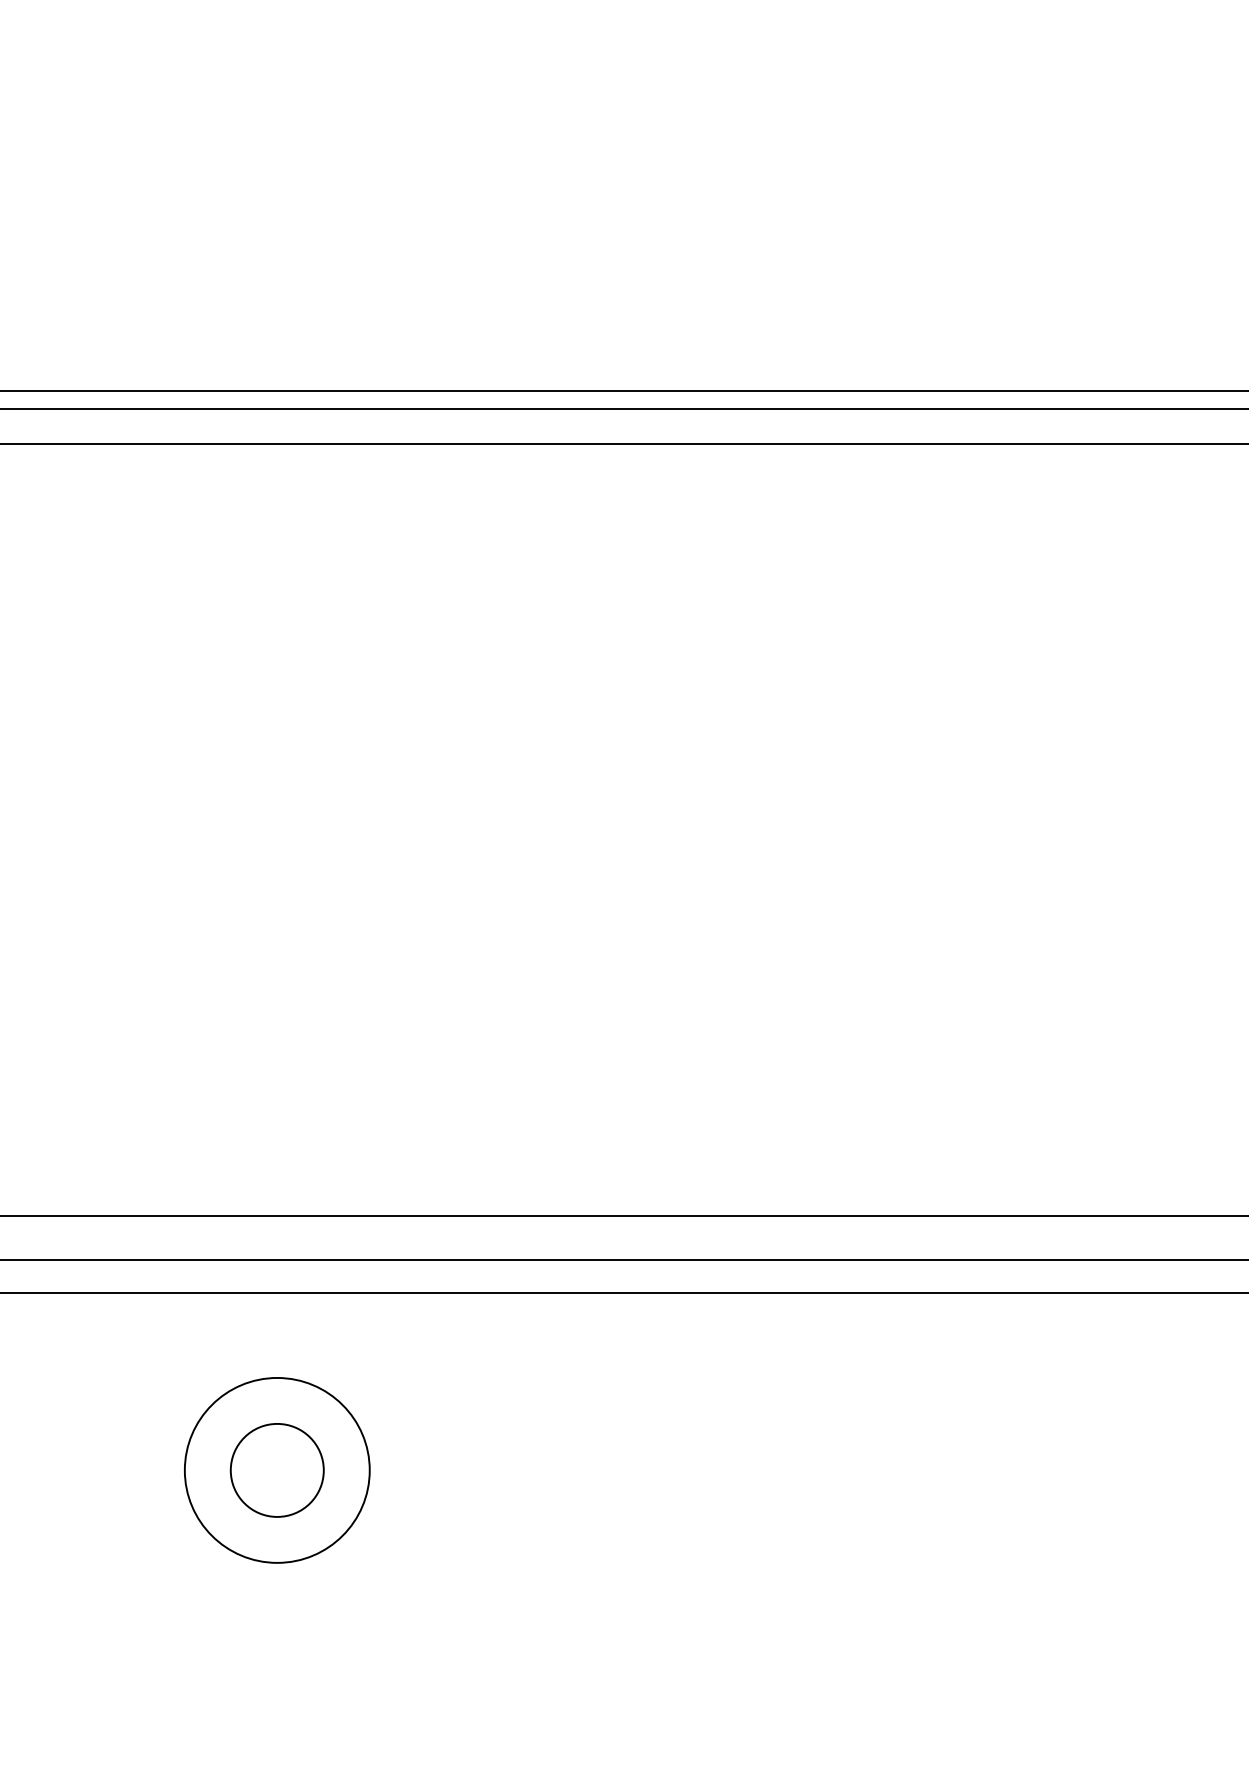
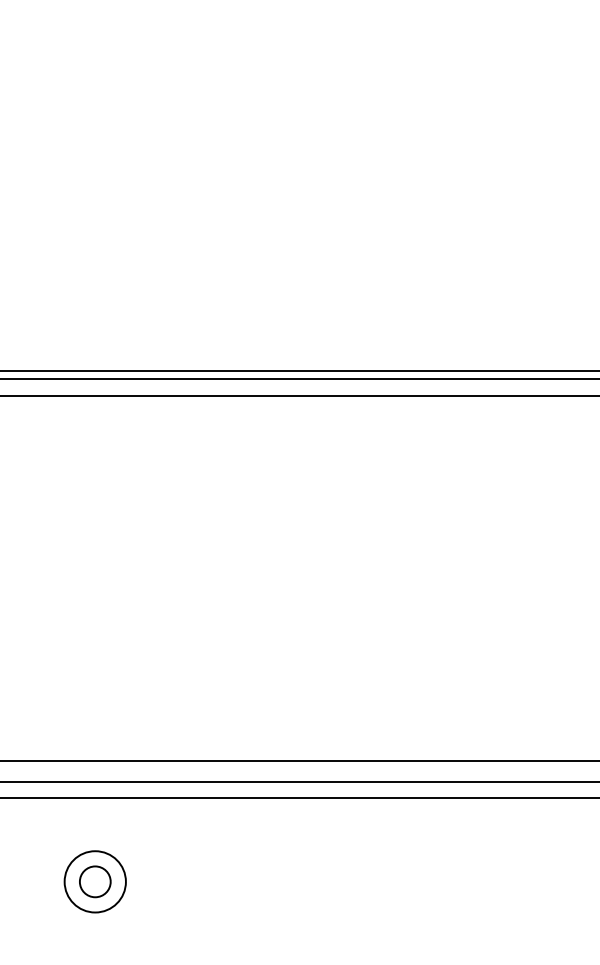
circle: (277, 1469) -> (95, 881), size x0.7
circle: (277, 1469) -> (95, 881), size x0.7

